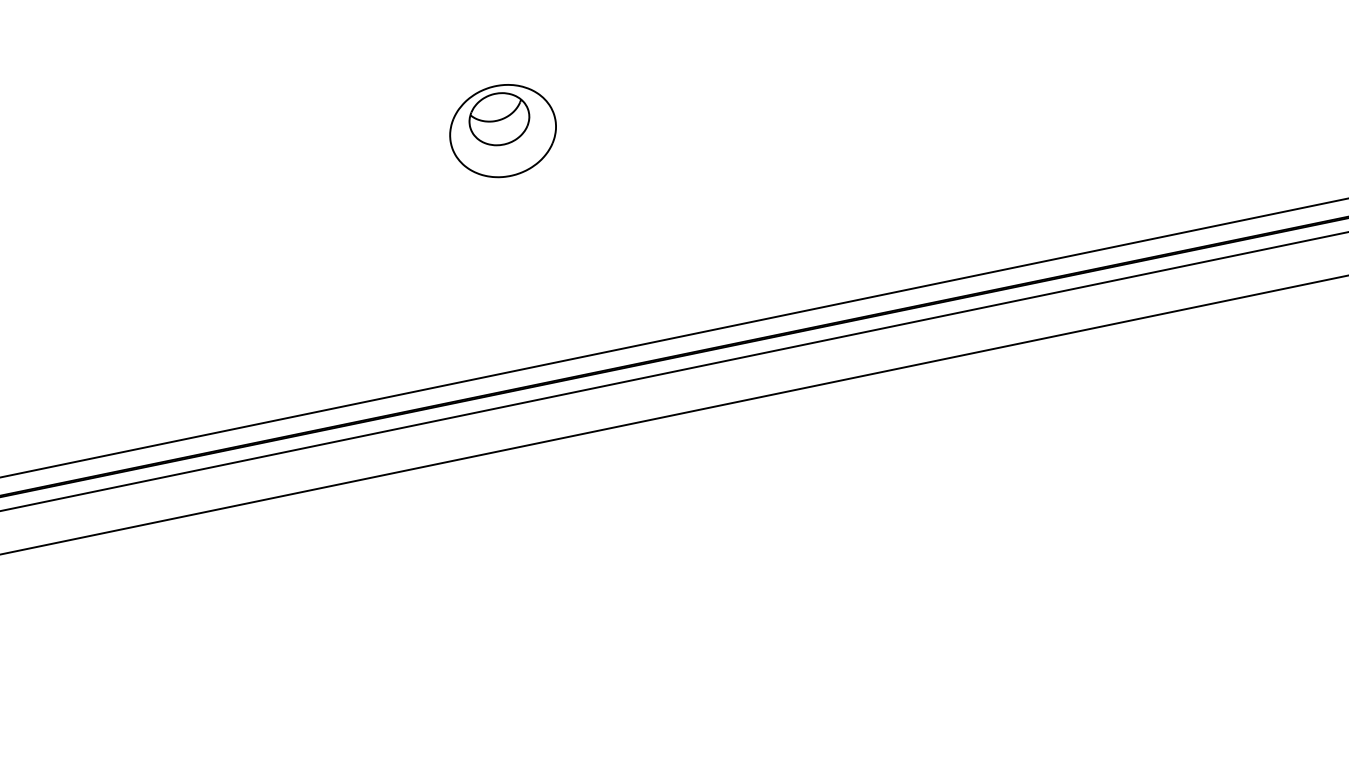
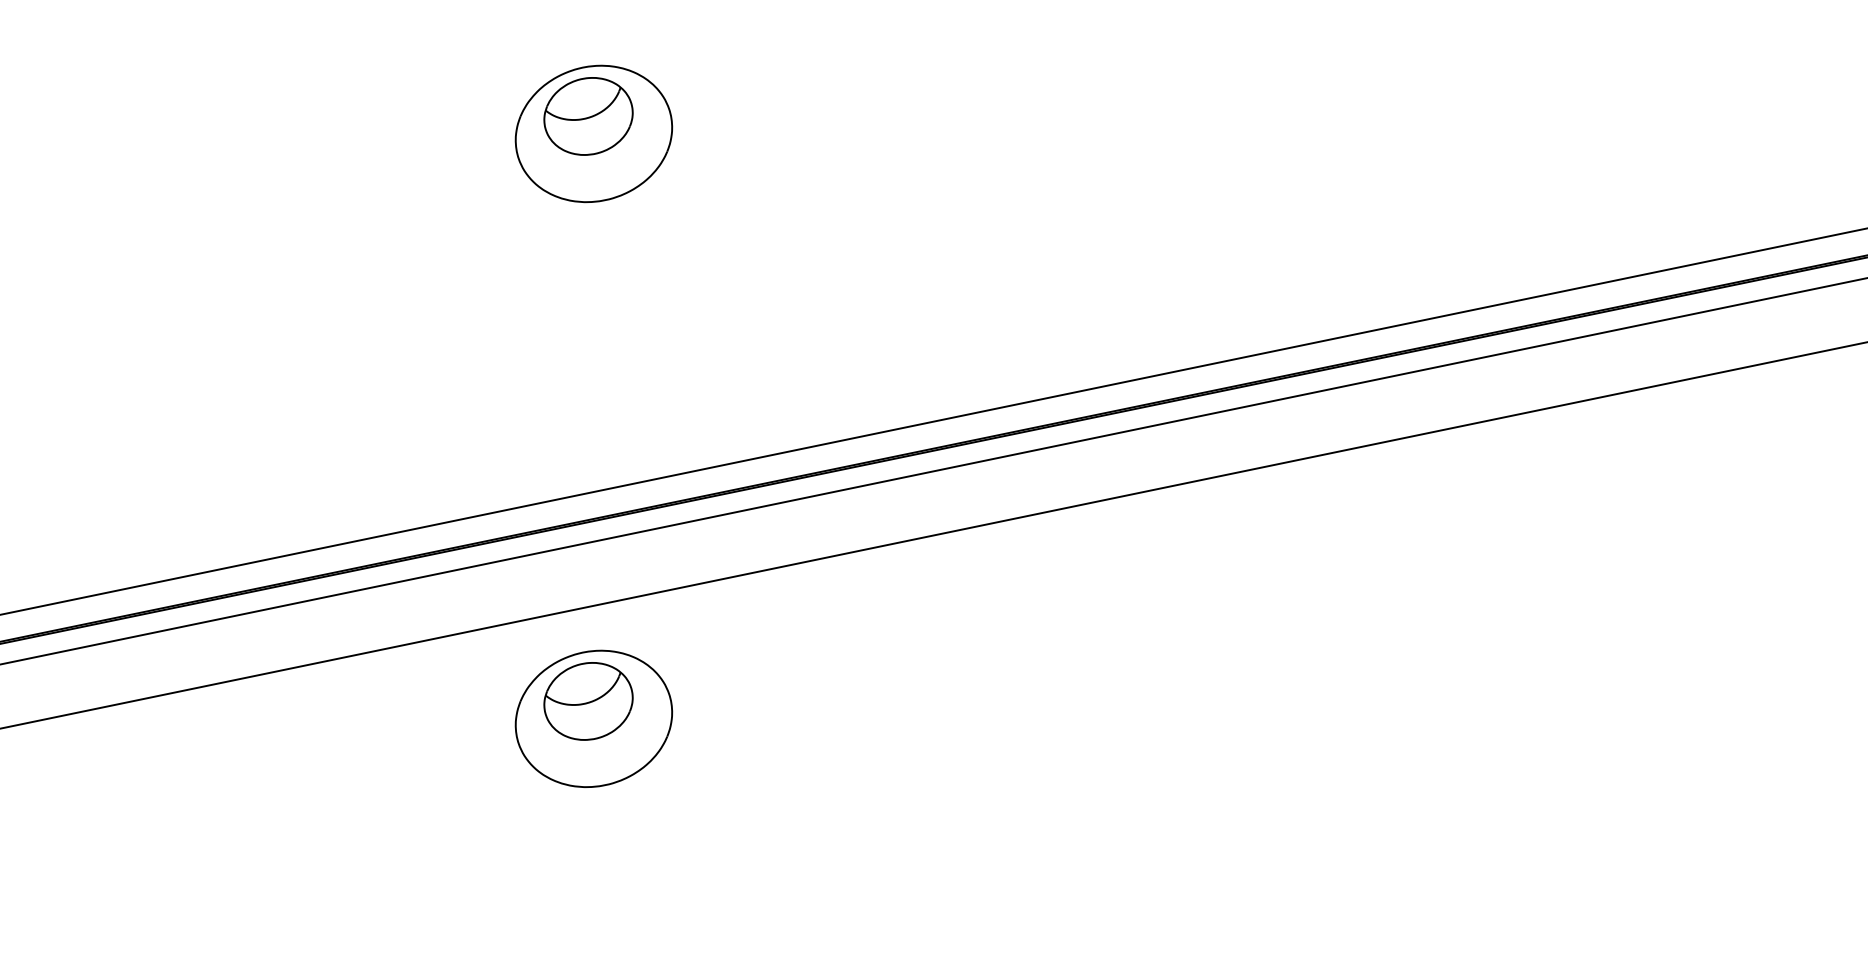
part: (502, 527) -> (593, 719), added

